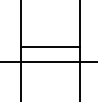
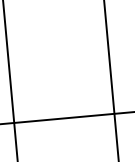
line: (50, 46) -> (61, 91), removed

